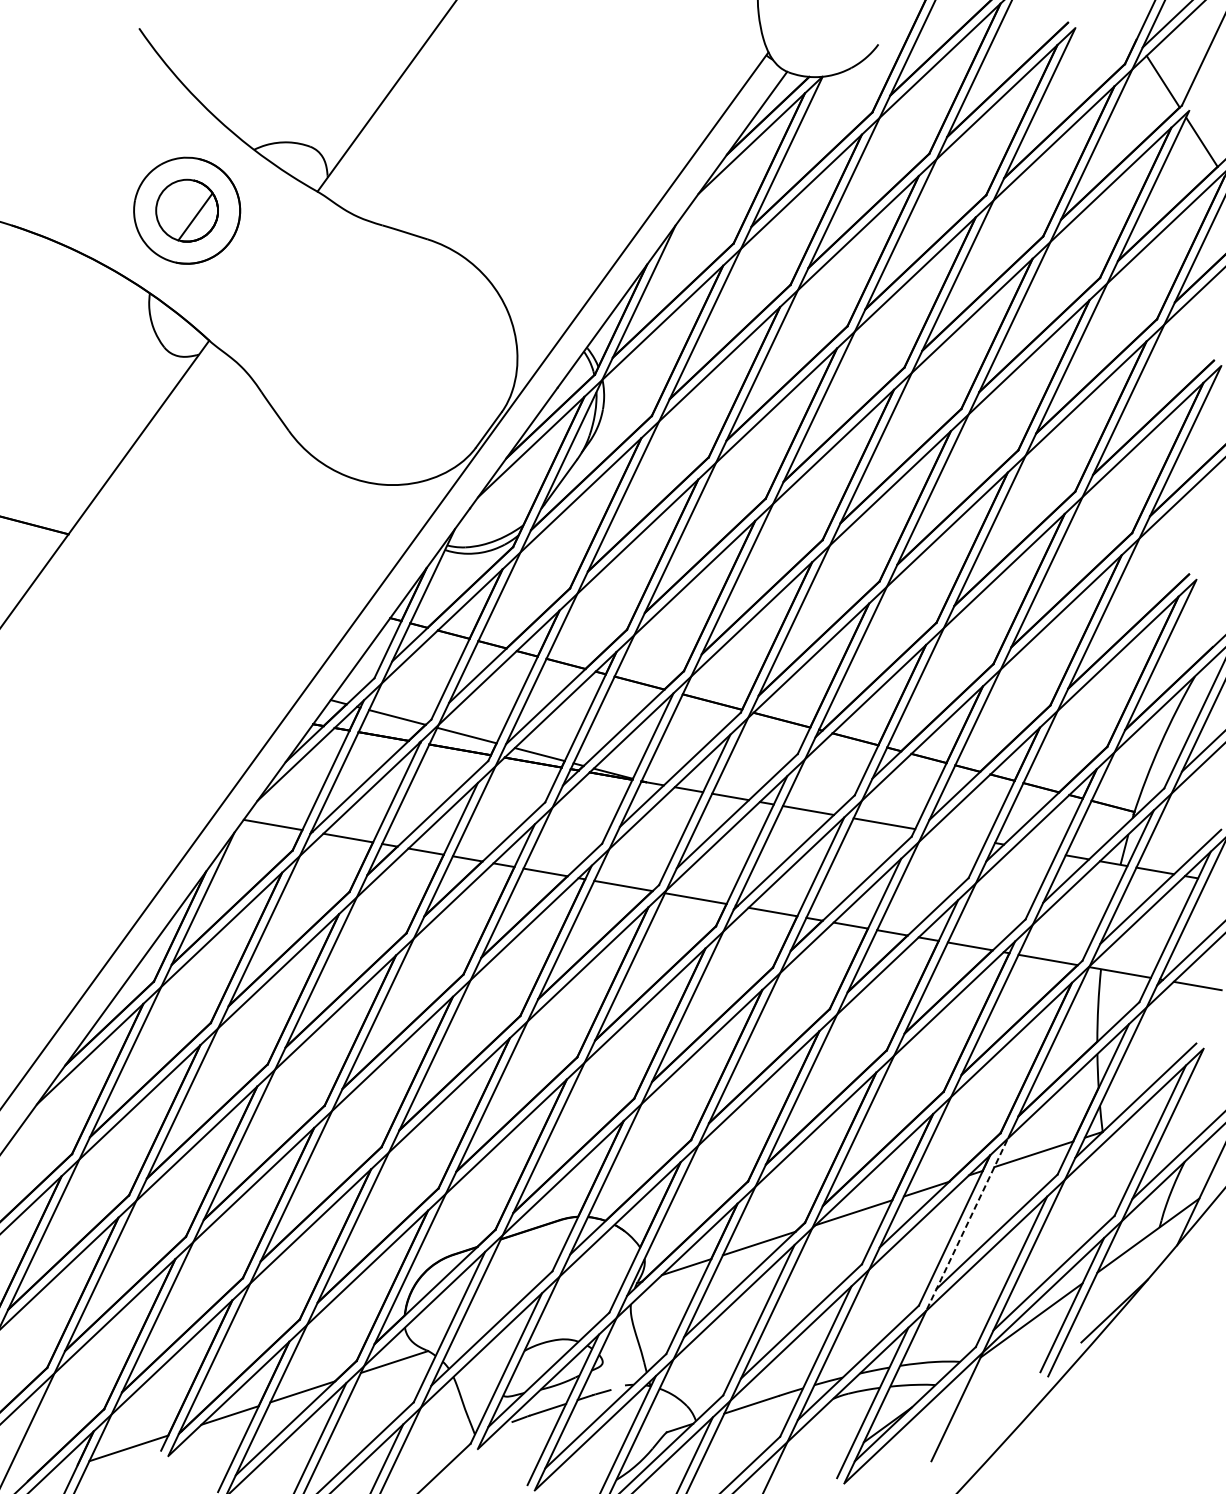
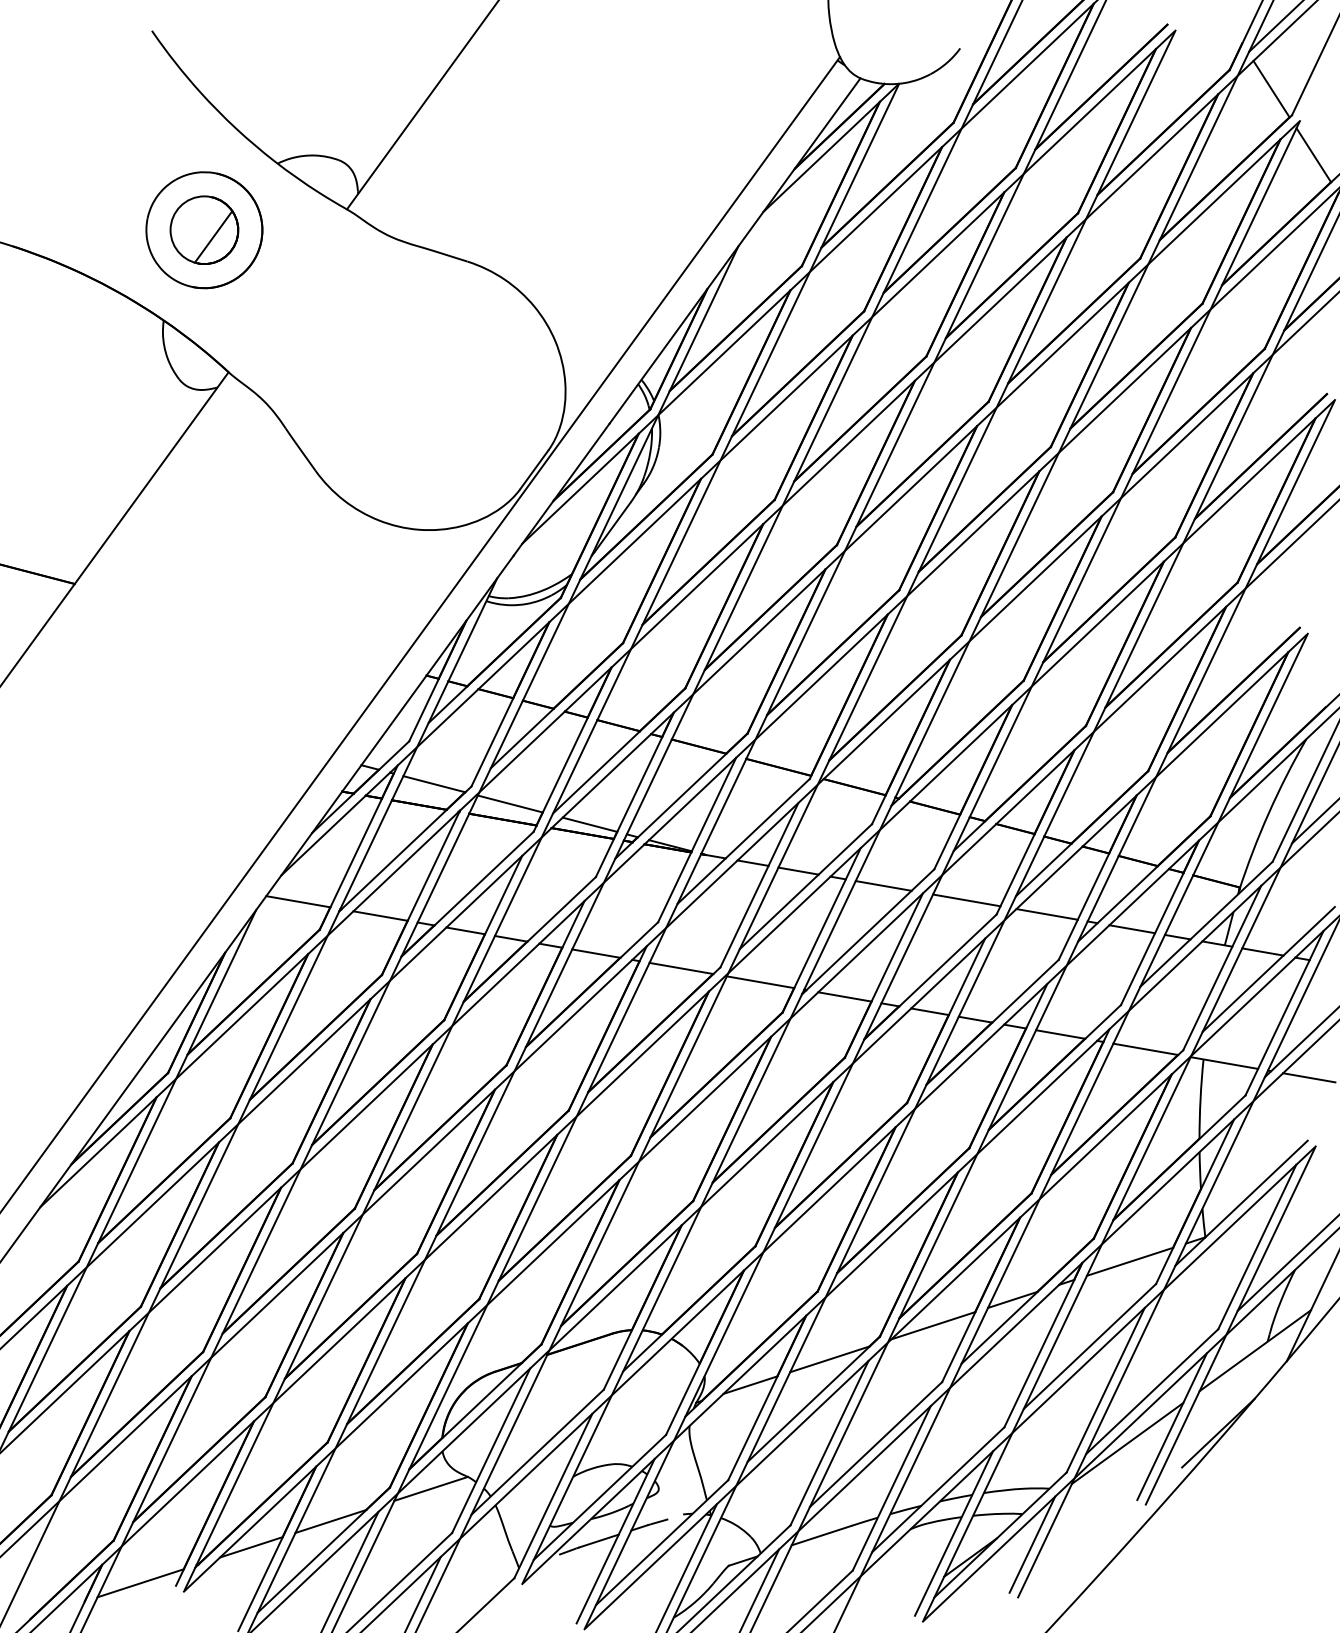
line: (957, 836) -> (1046, 914), added
line: (1036, 850) -> (1132, 929), added
line: (967, 1223) -> (1057, 1337), dashed -> solid
line: (944, 1412) -> (1032, 1544), added

